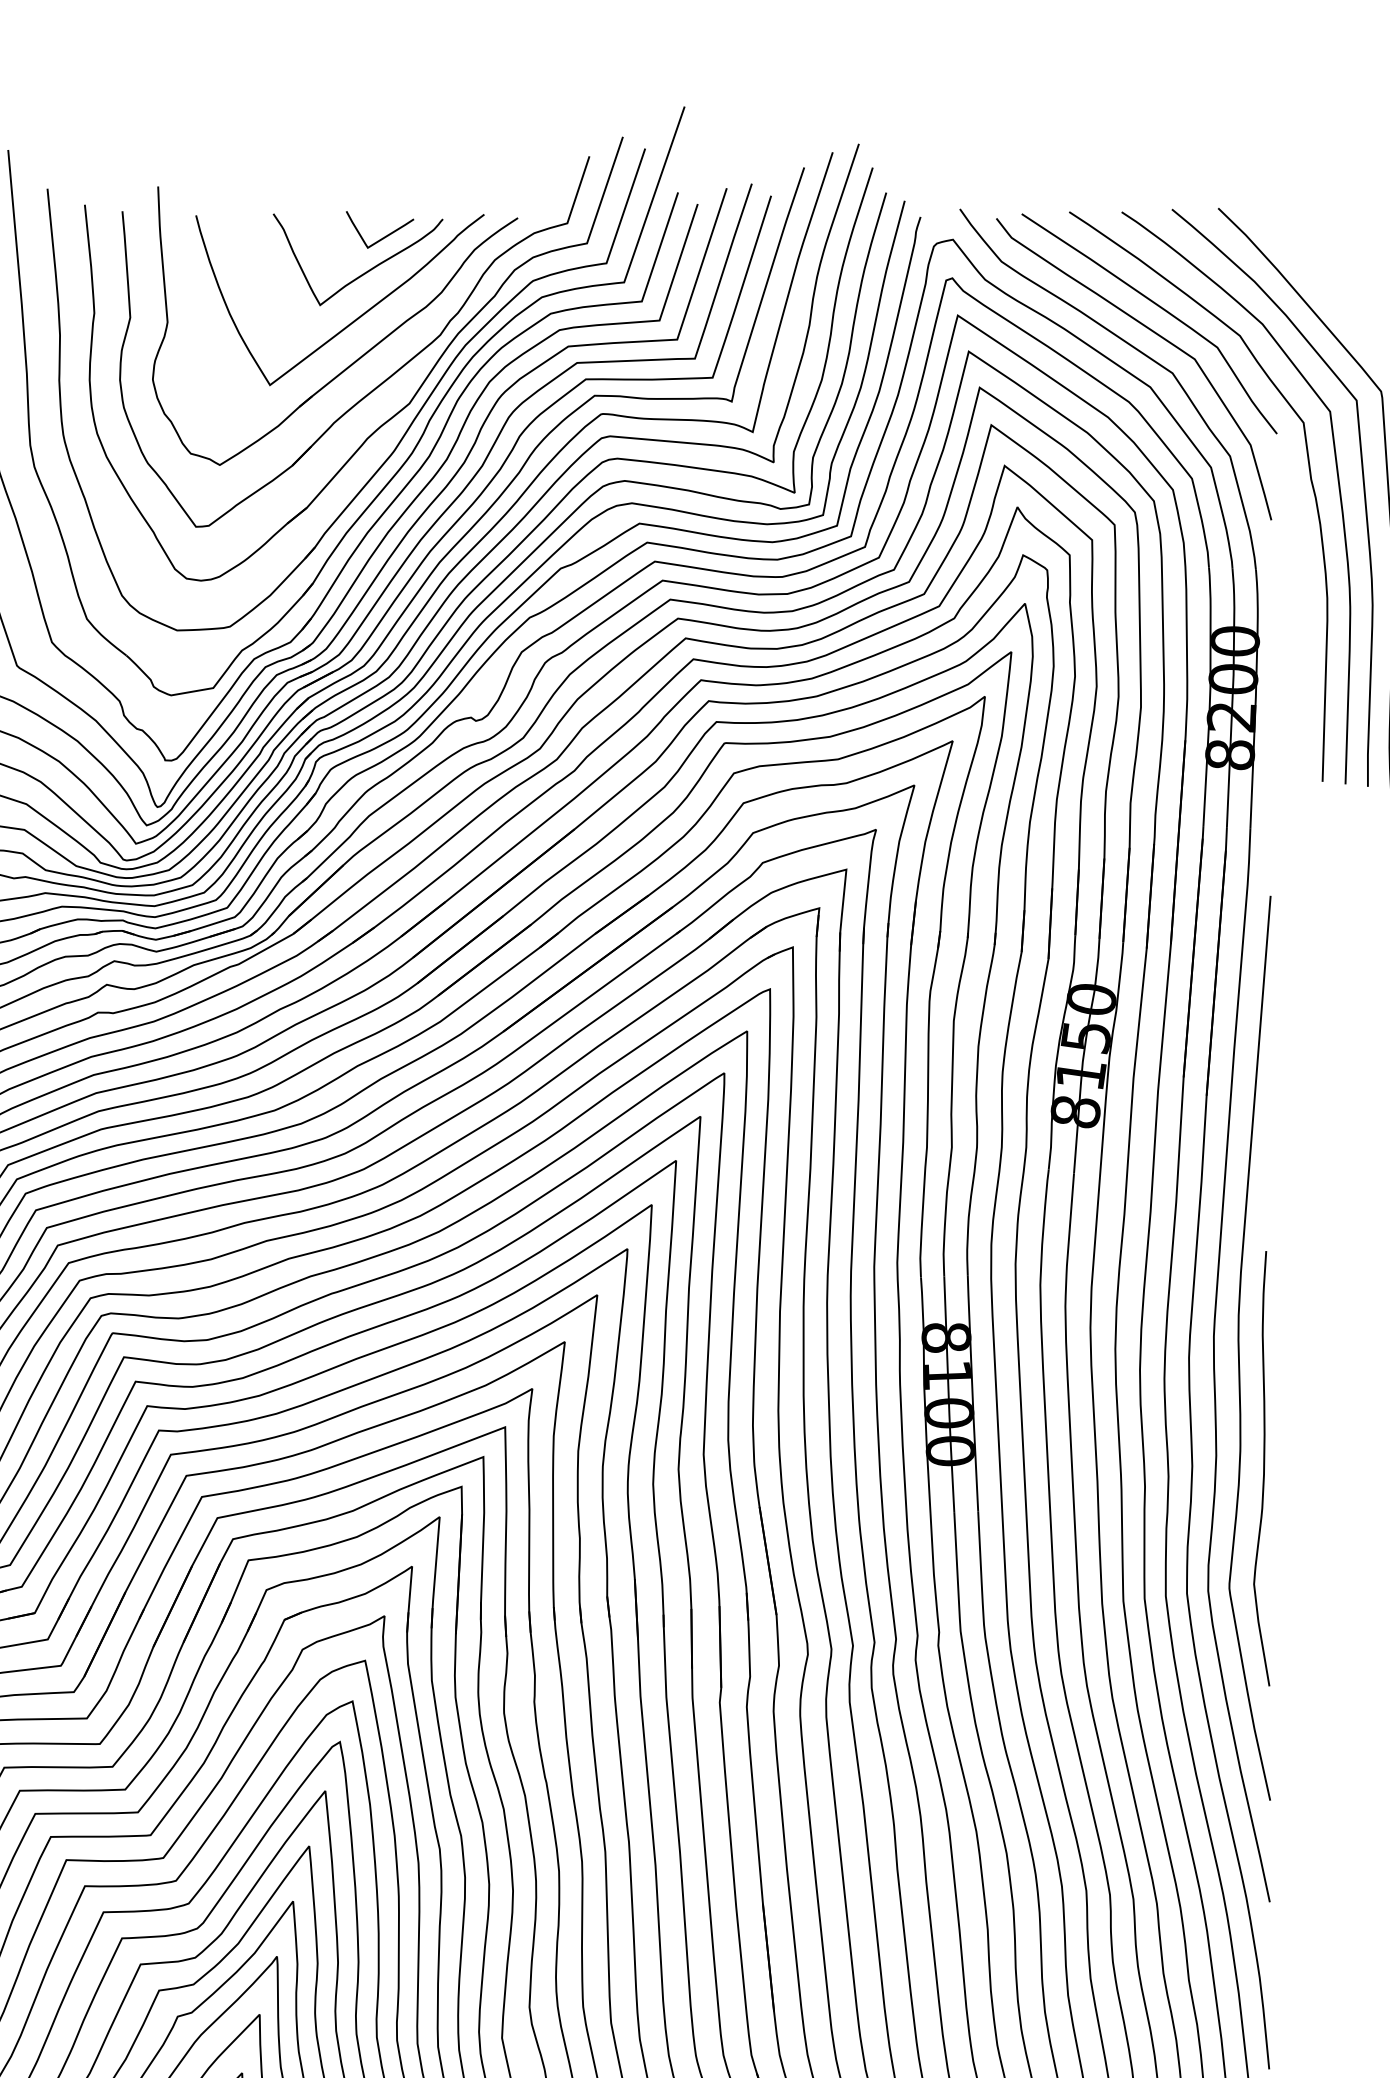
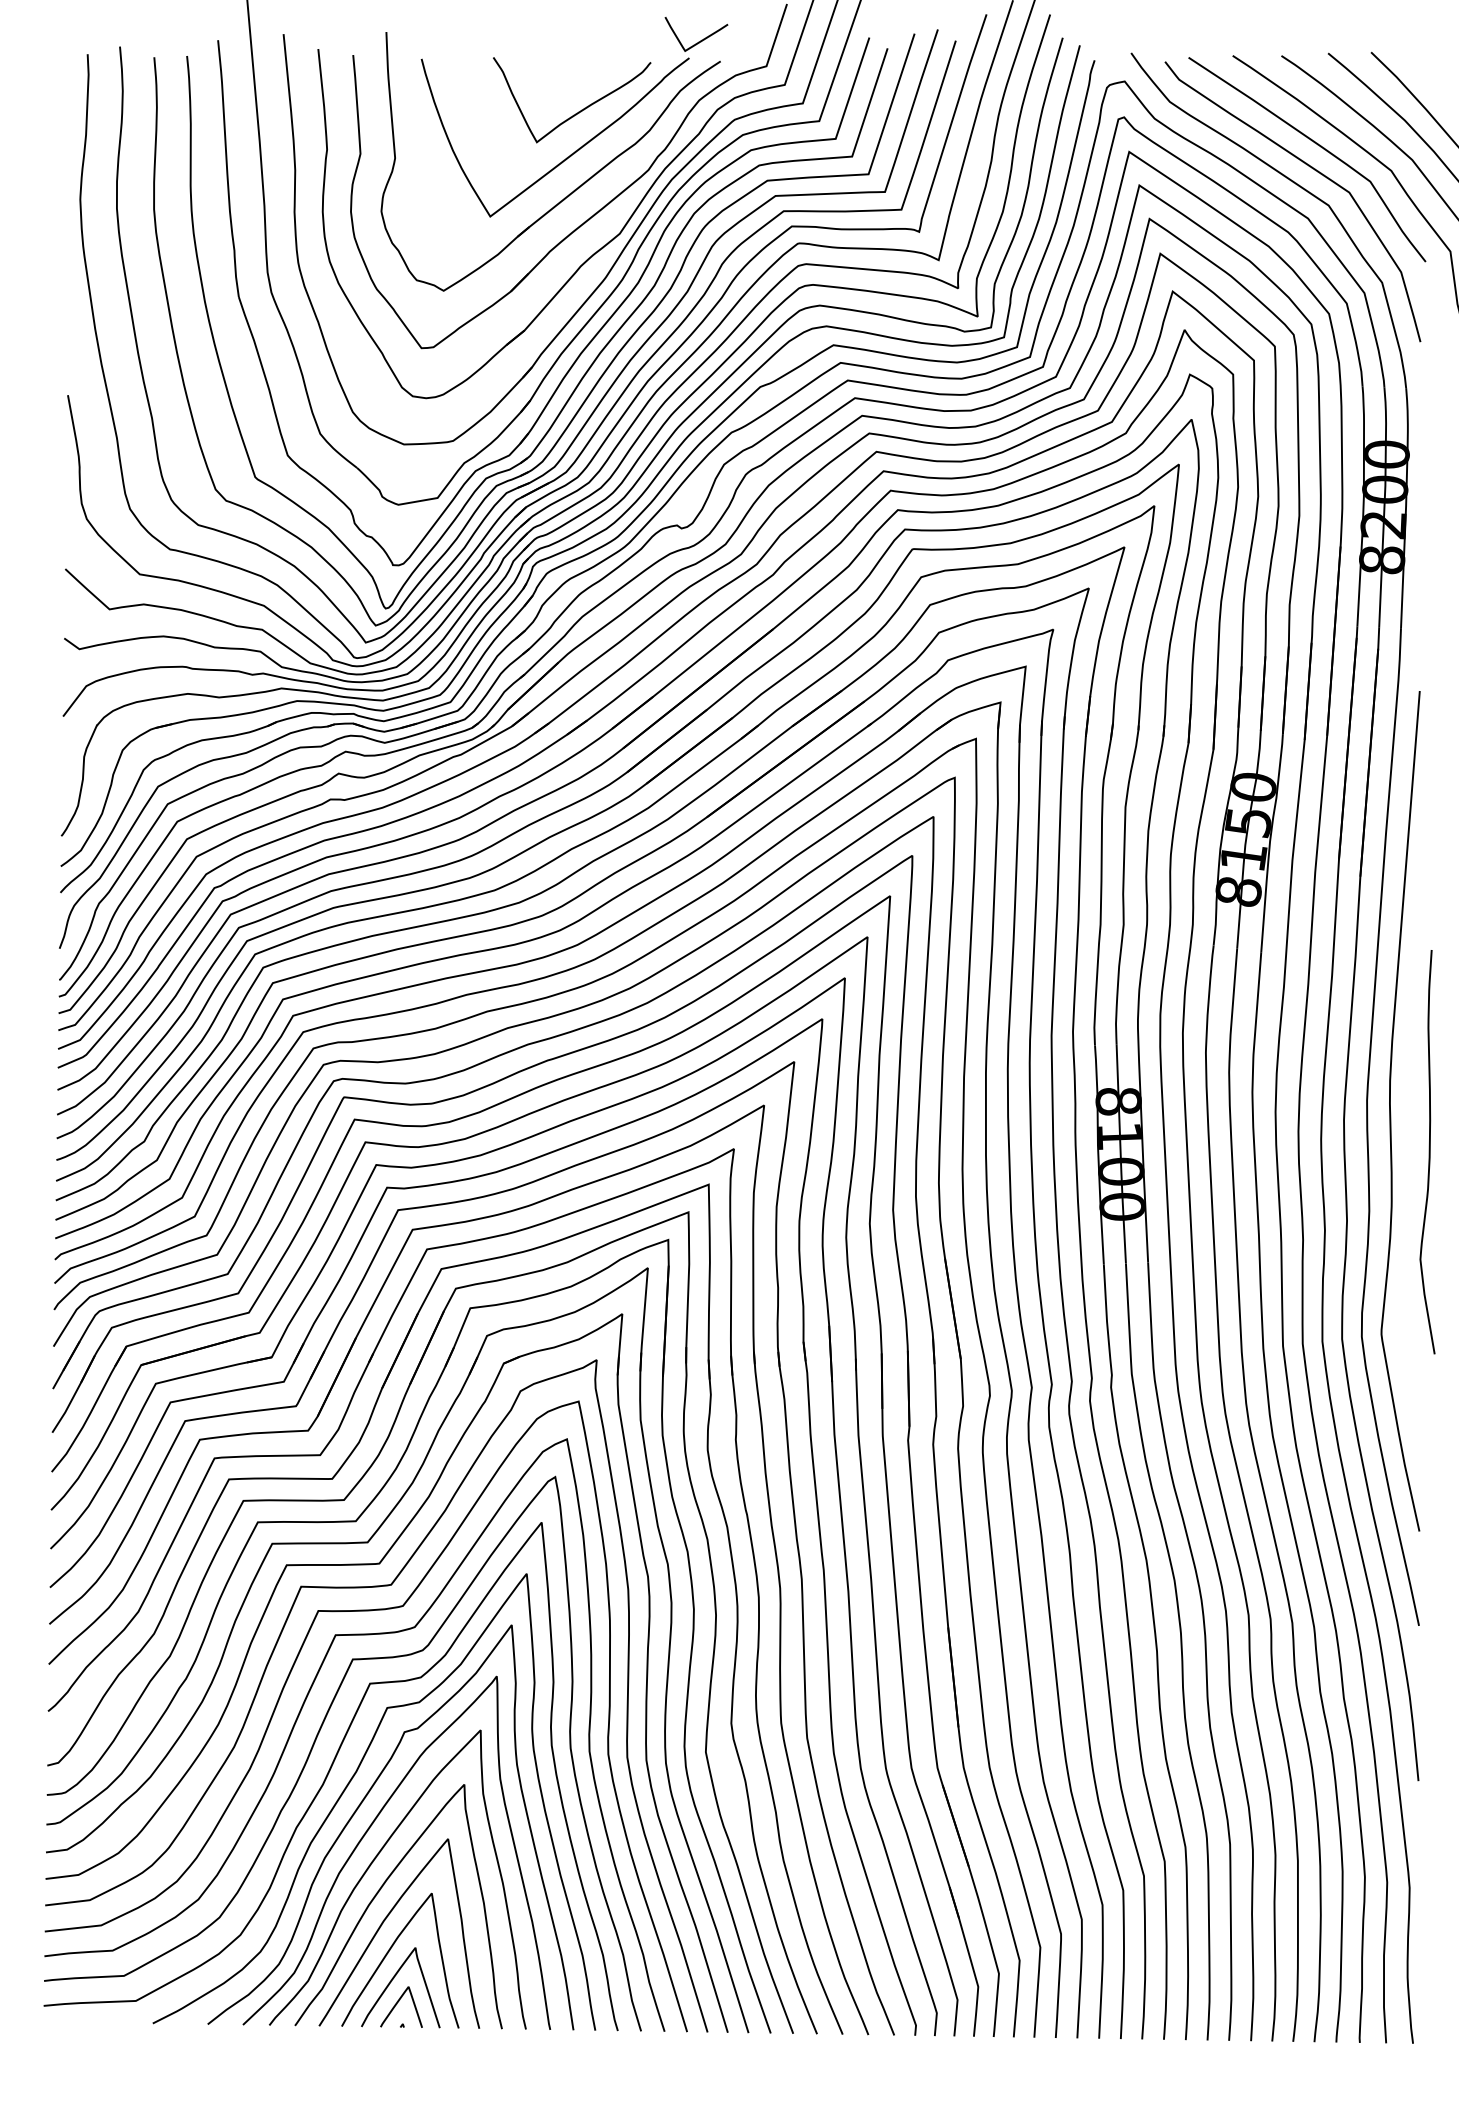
curve: (385, 235) -> (701, 39), moved
curve: (1262, 1469) -> (1428, 1152), moved

